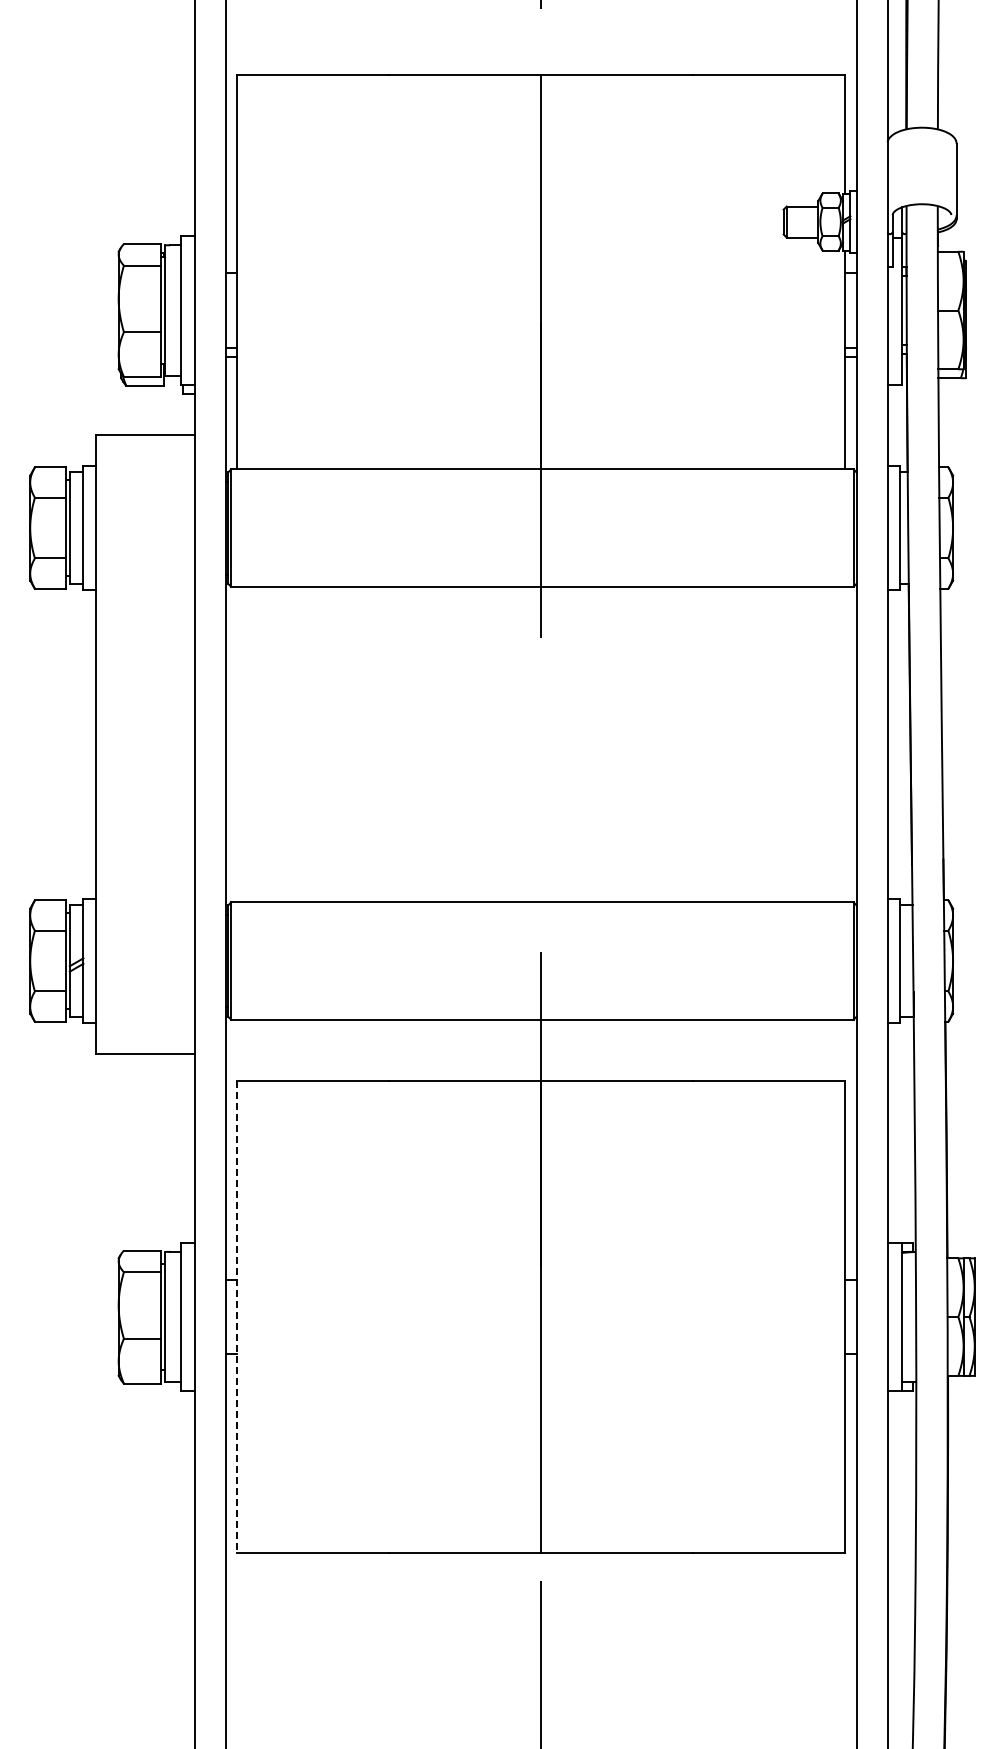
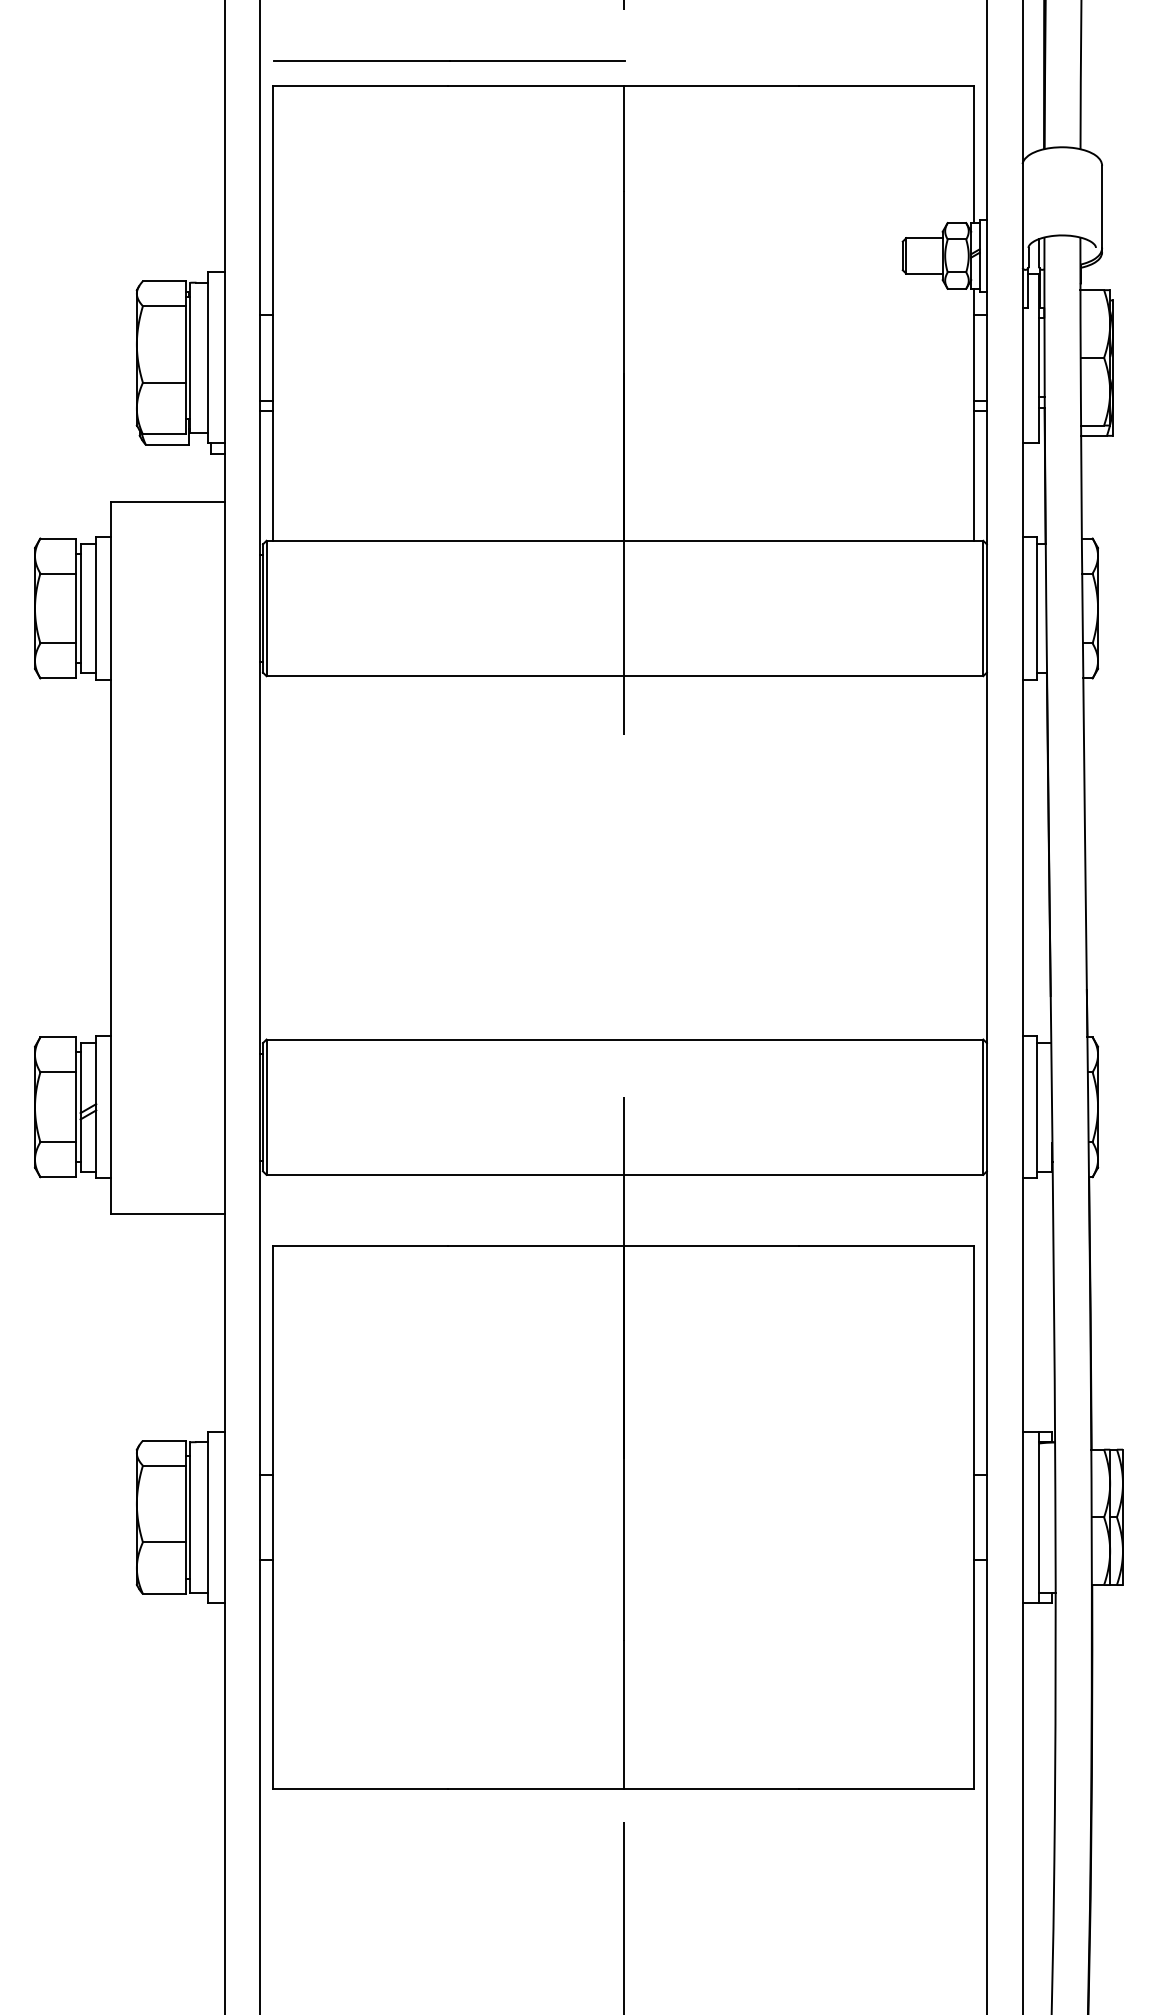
line: (389, 51) -> (448, 59), added
line: (236, 1317) -> (272, 1517), dashed -> solid

